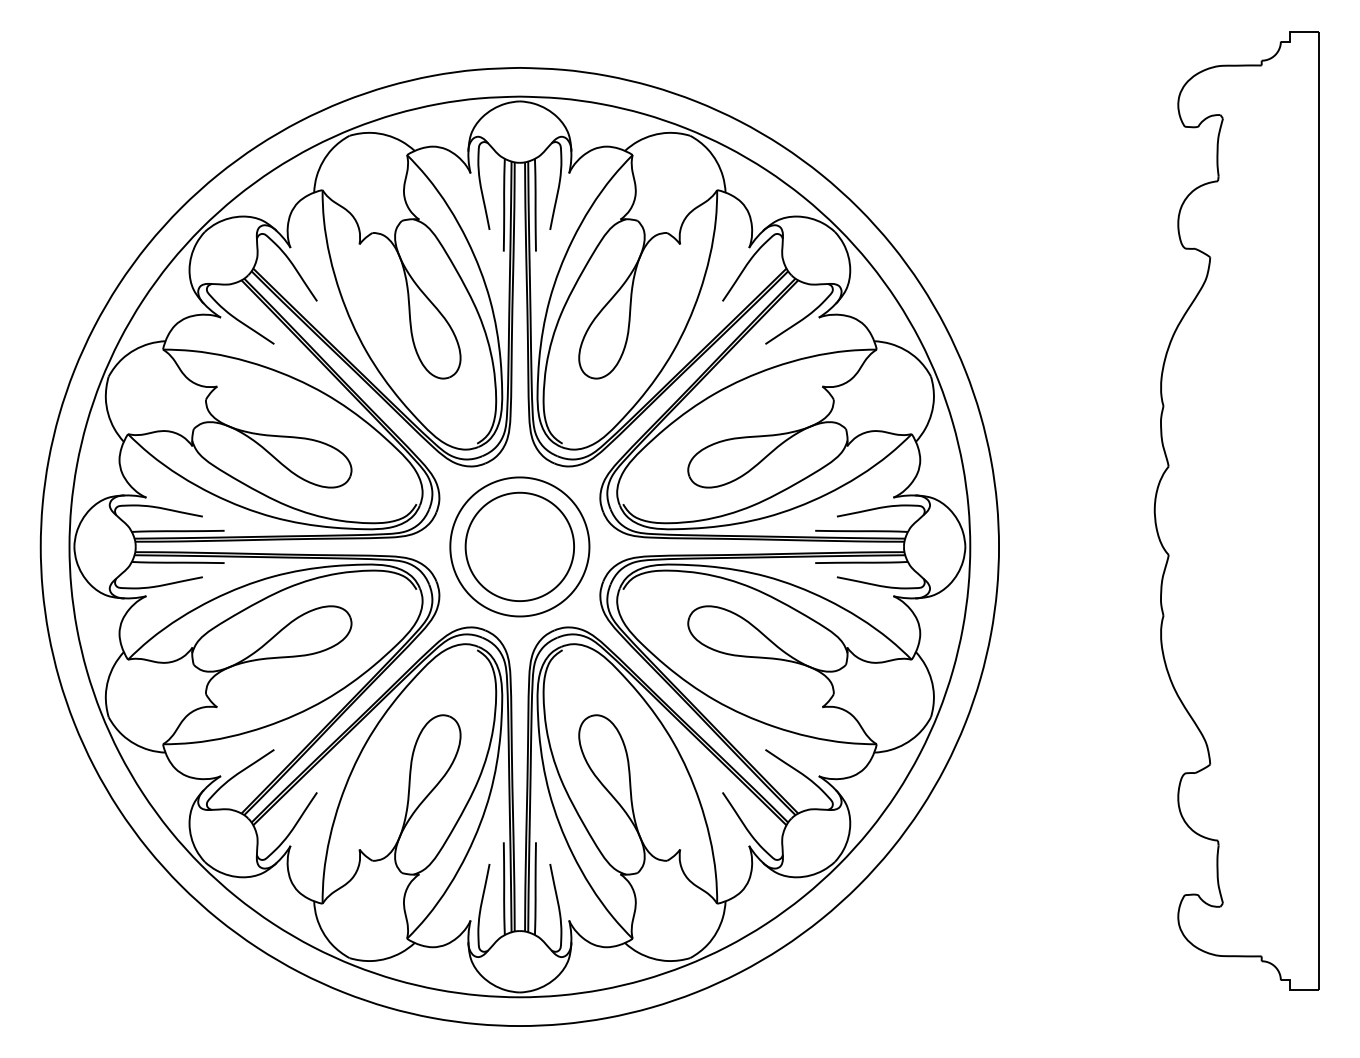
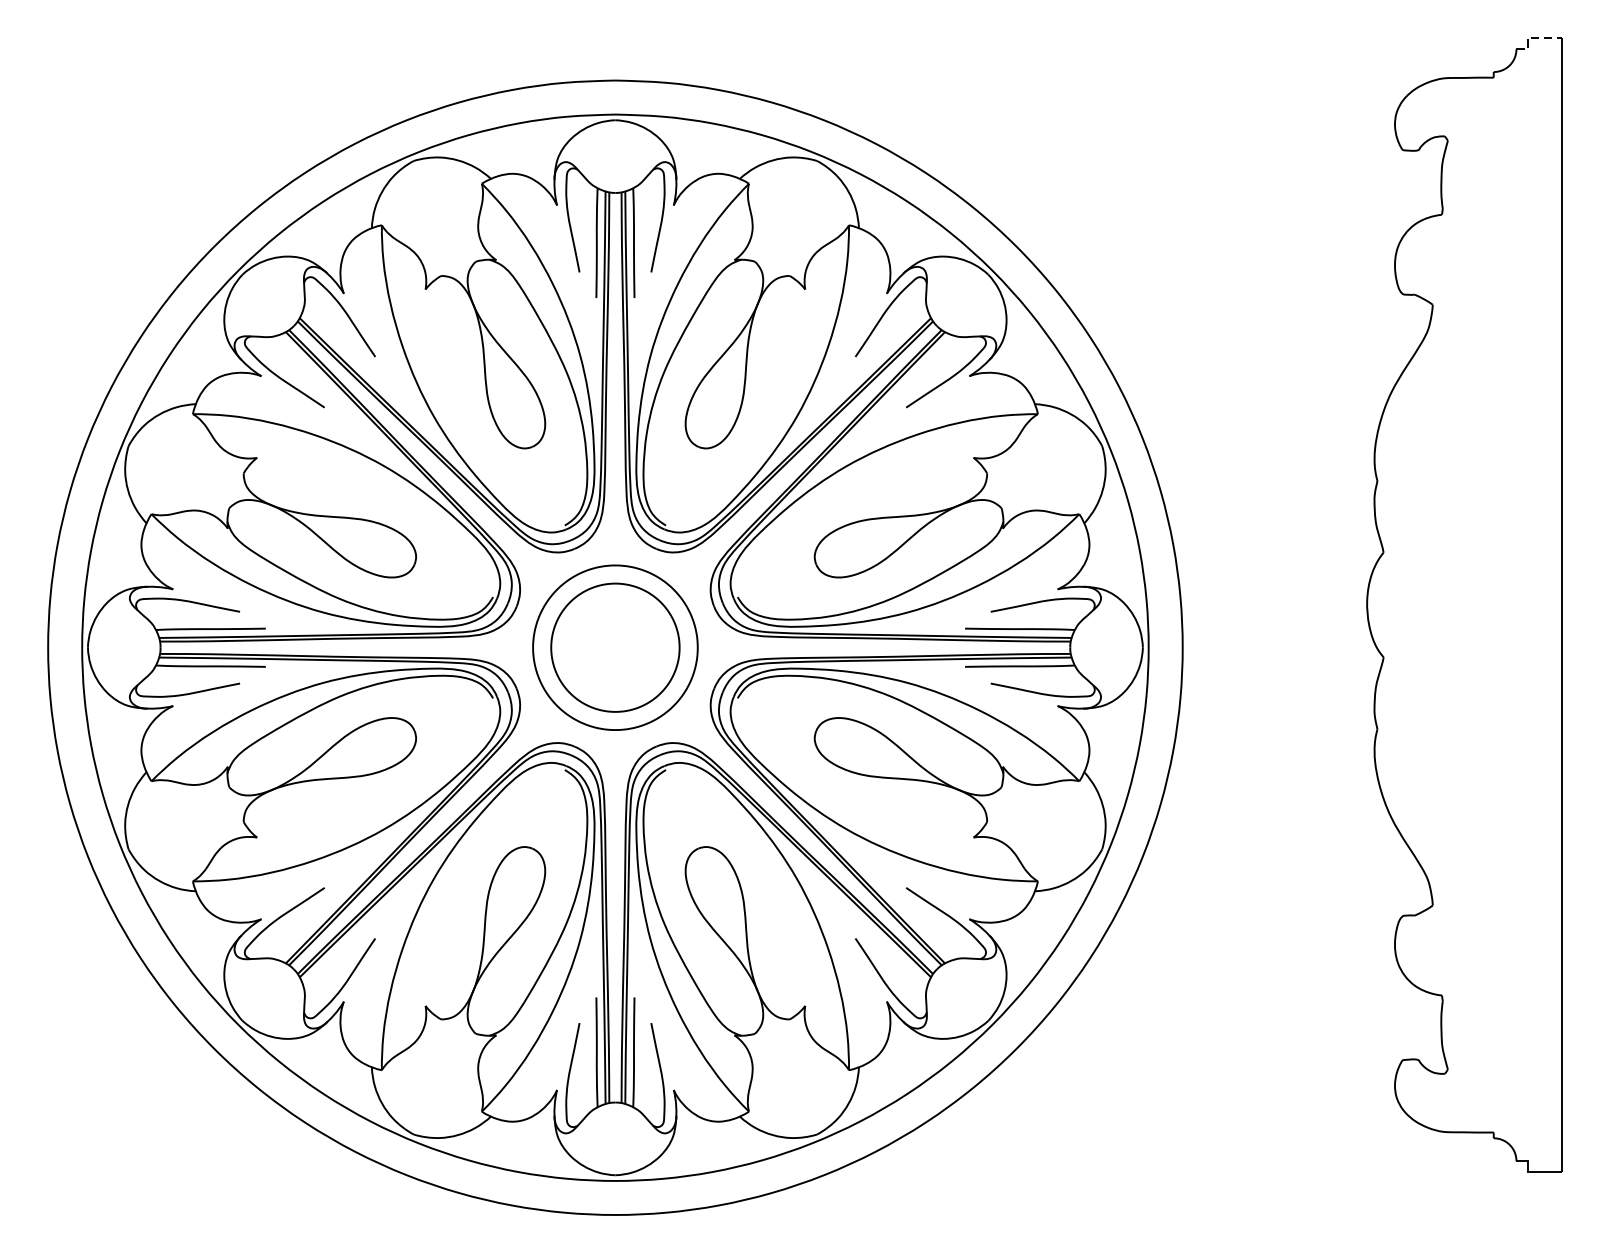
line: (1294, 31) -> (1532, 37), solid -> dashed

